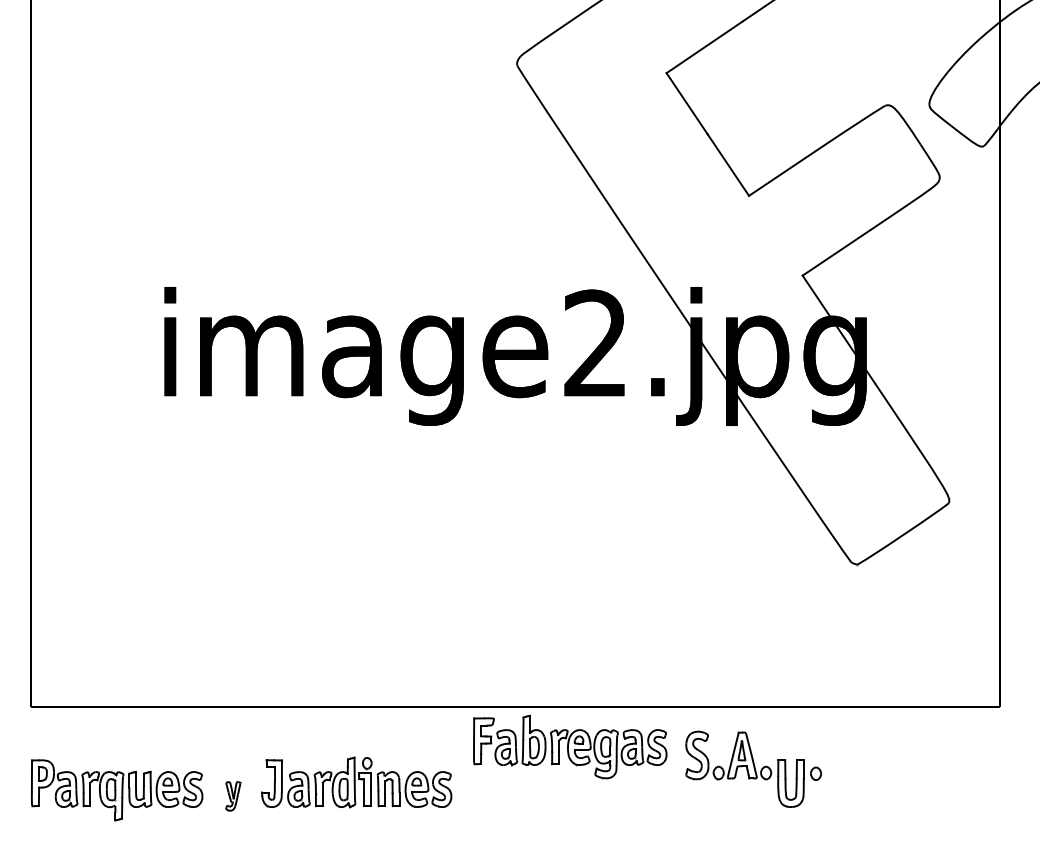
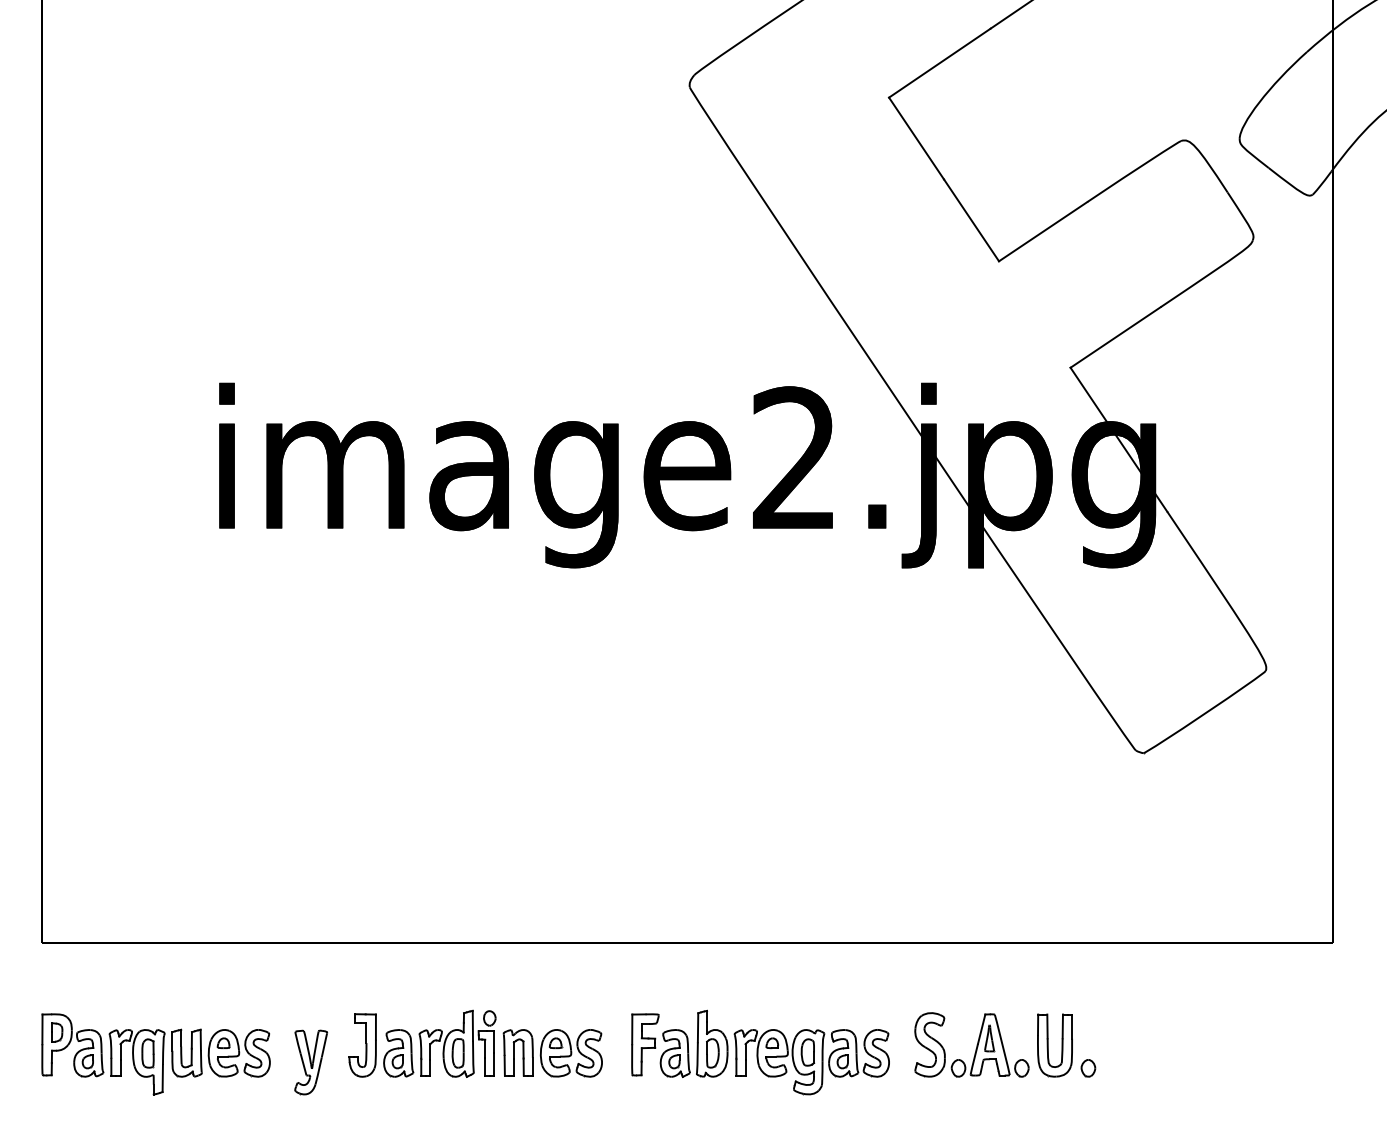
part: (570, 746) -> (760, 1052), moved
part: (728, 755) -> (971, 1044), moved
part: (816, 773) -> (1088, 1068), moved
part: (232, 796) -> (310, 1062), size x1.67

